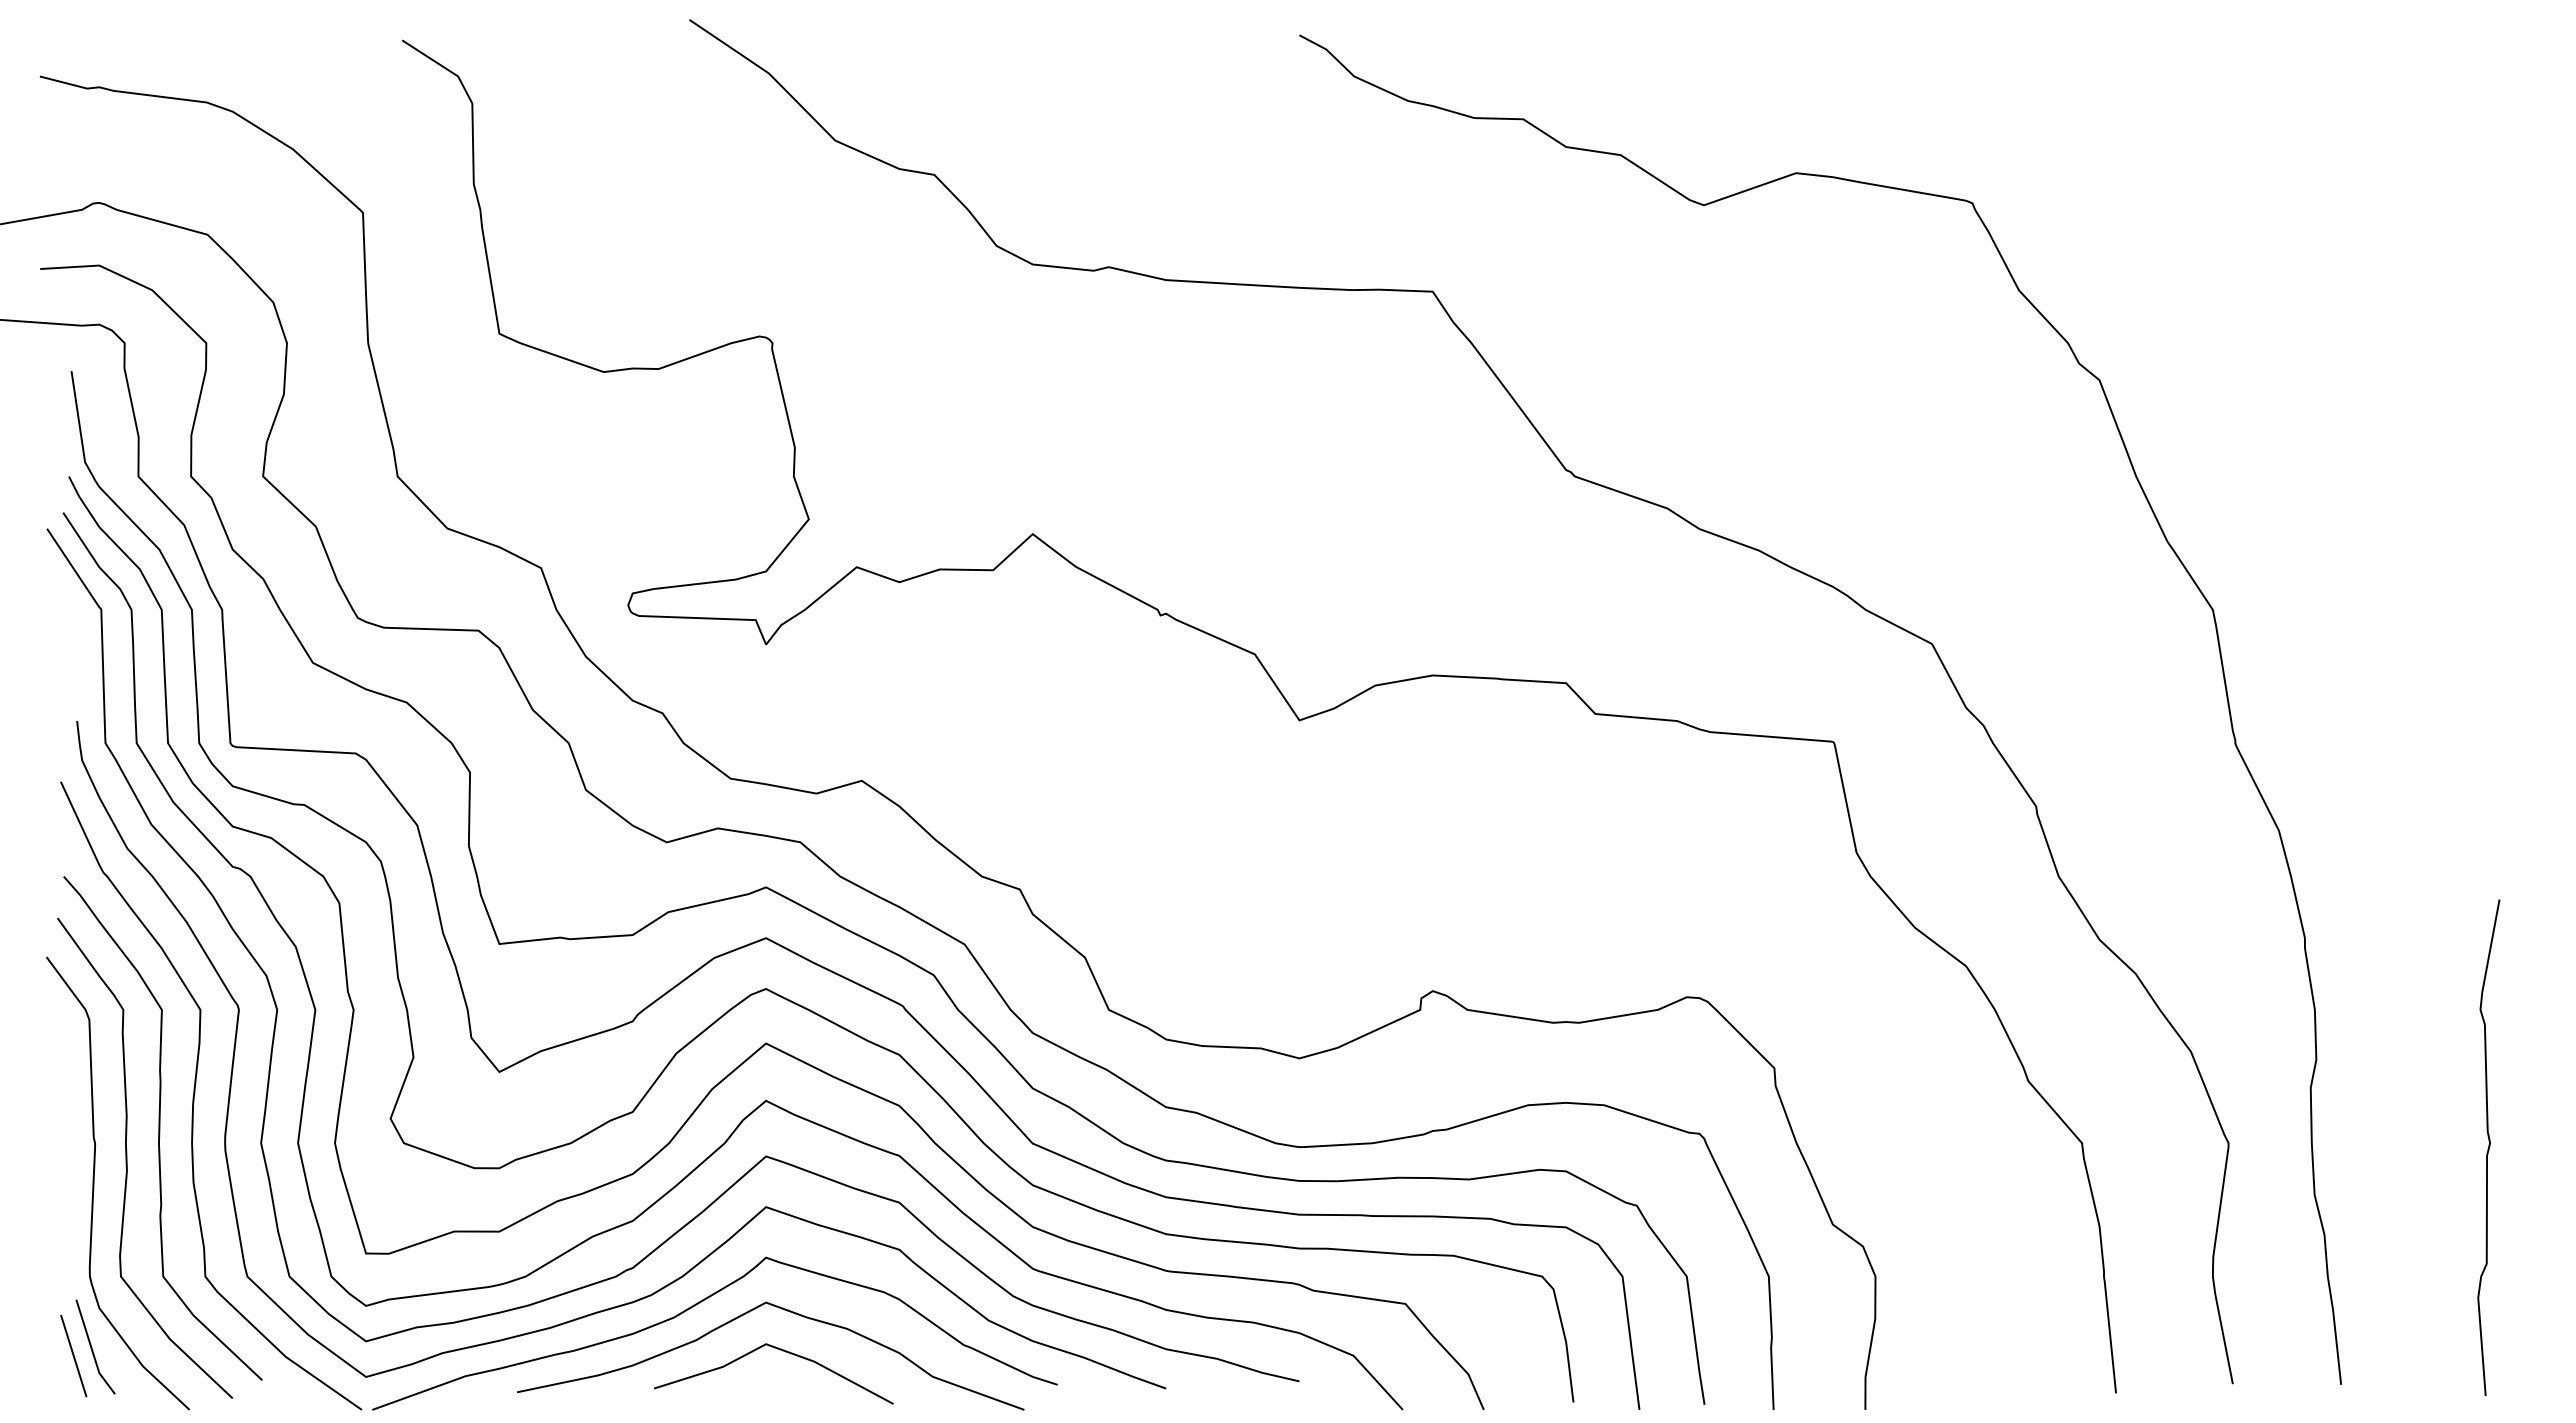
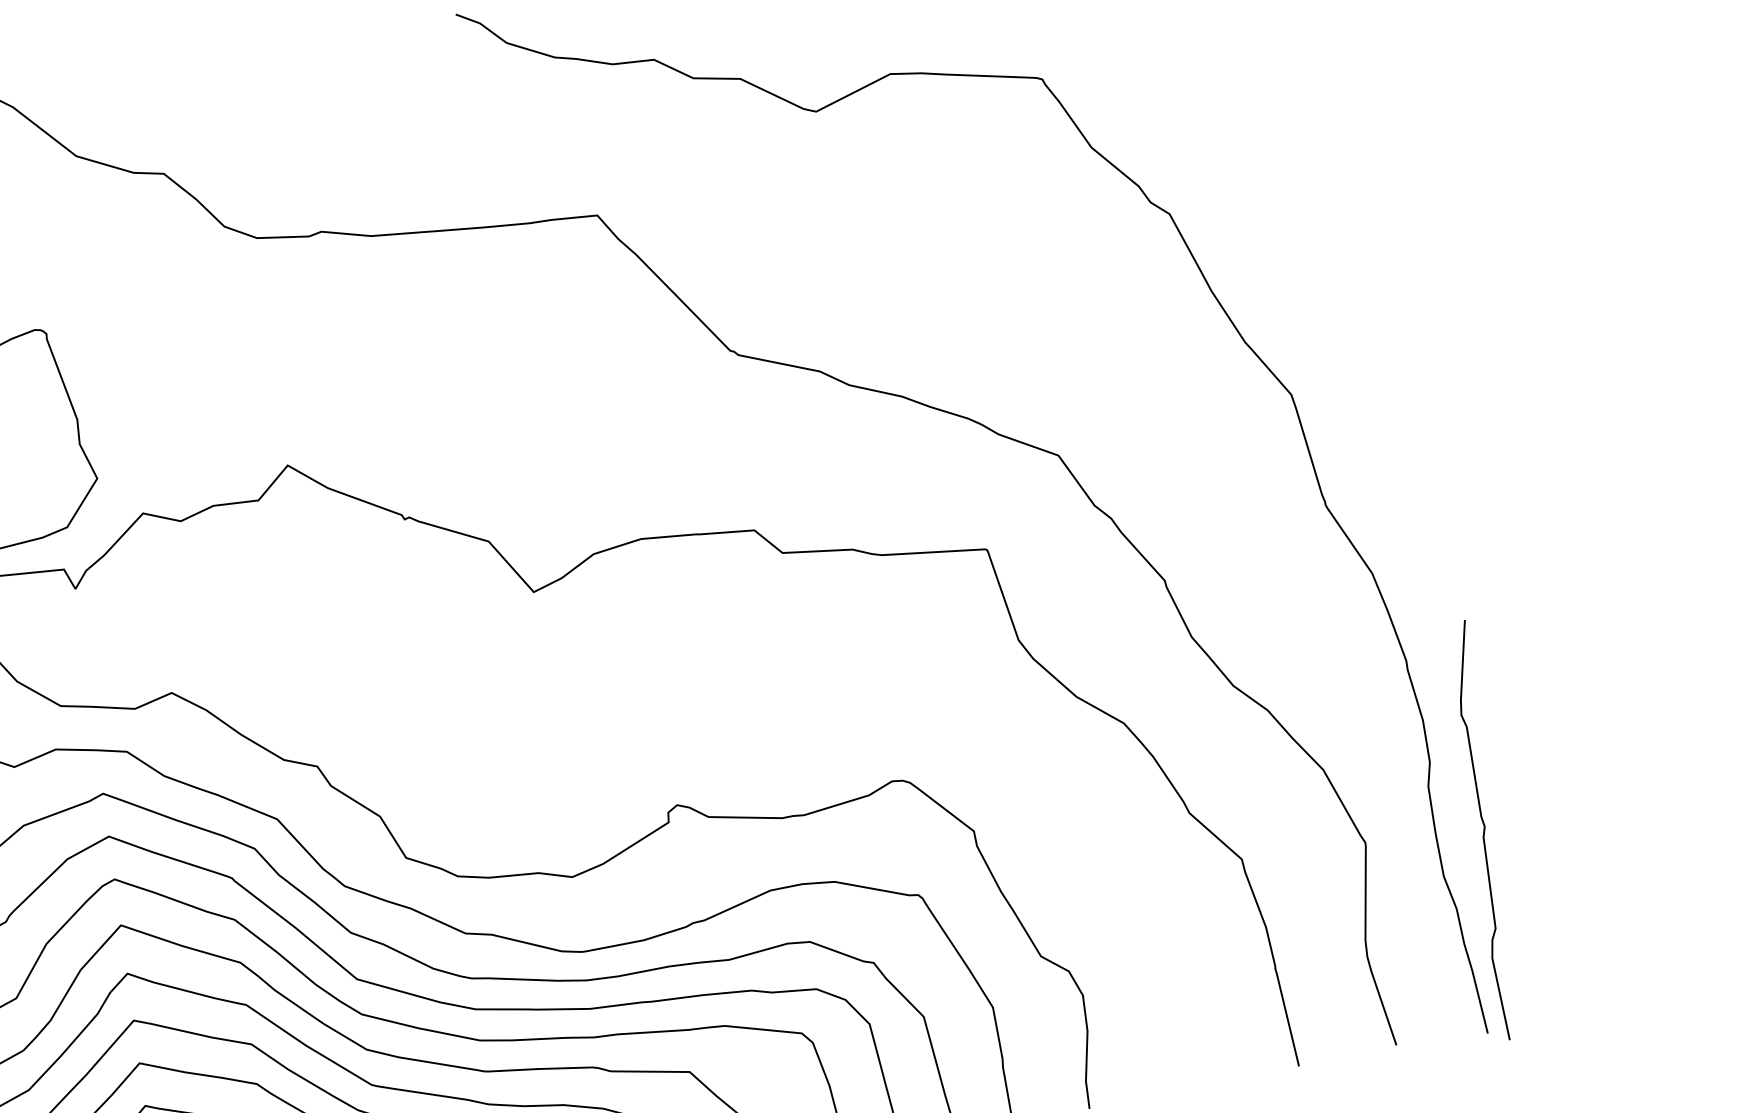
curve: (2488, 1147) -> (1483, 830), moved

